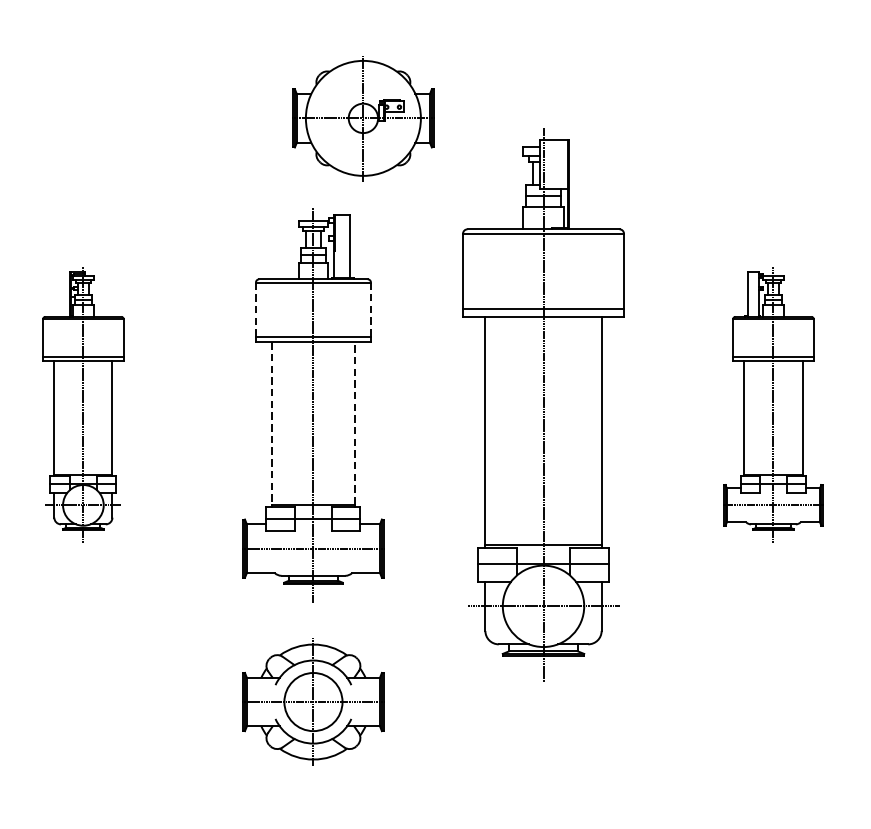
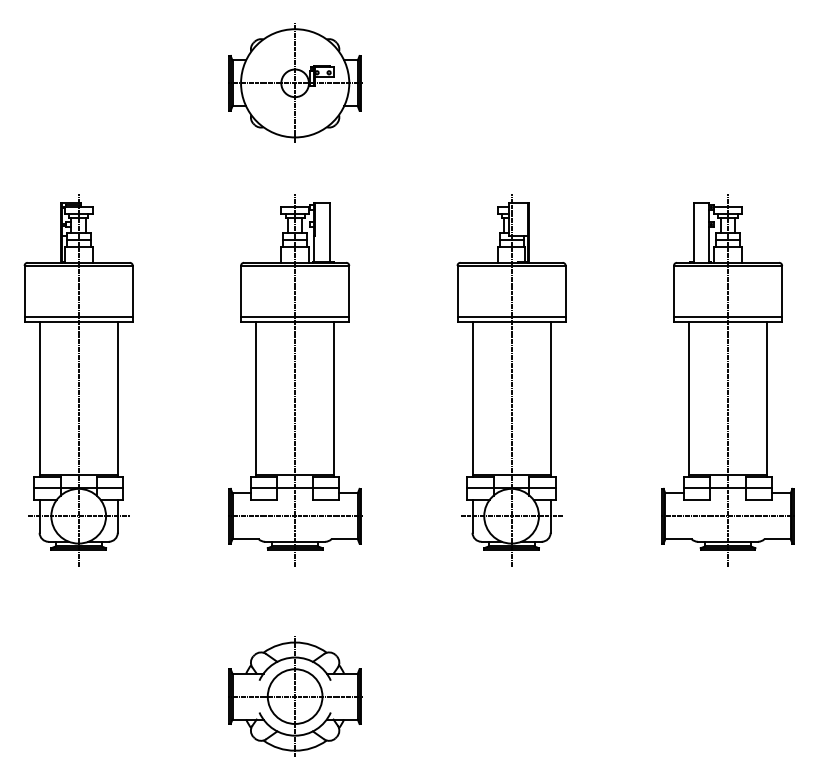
part: (363, 117) -> (295, 82), moved
line: (371, 308) -> (349, 290), dashed -> solid
line: (256, 309) -> (241, 291), dashed -> solid
part: (83, 404) -> (78, 380), size x1.43
part: (543, 404) -> (511, 380), size x0.71
part: (772, 404) -> (727, 380), size x1.43
line: (355, 422) -> (334, 397), dashed -> solid
line: (272, 423) -> (256, 398), dashed -> solid
part: (313, 701) -> (295, 696), moved

